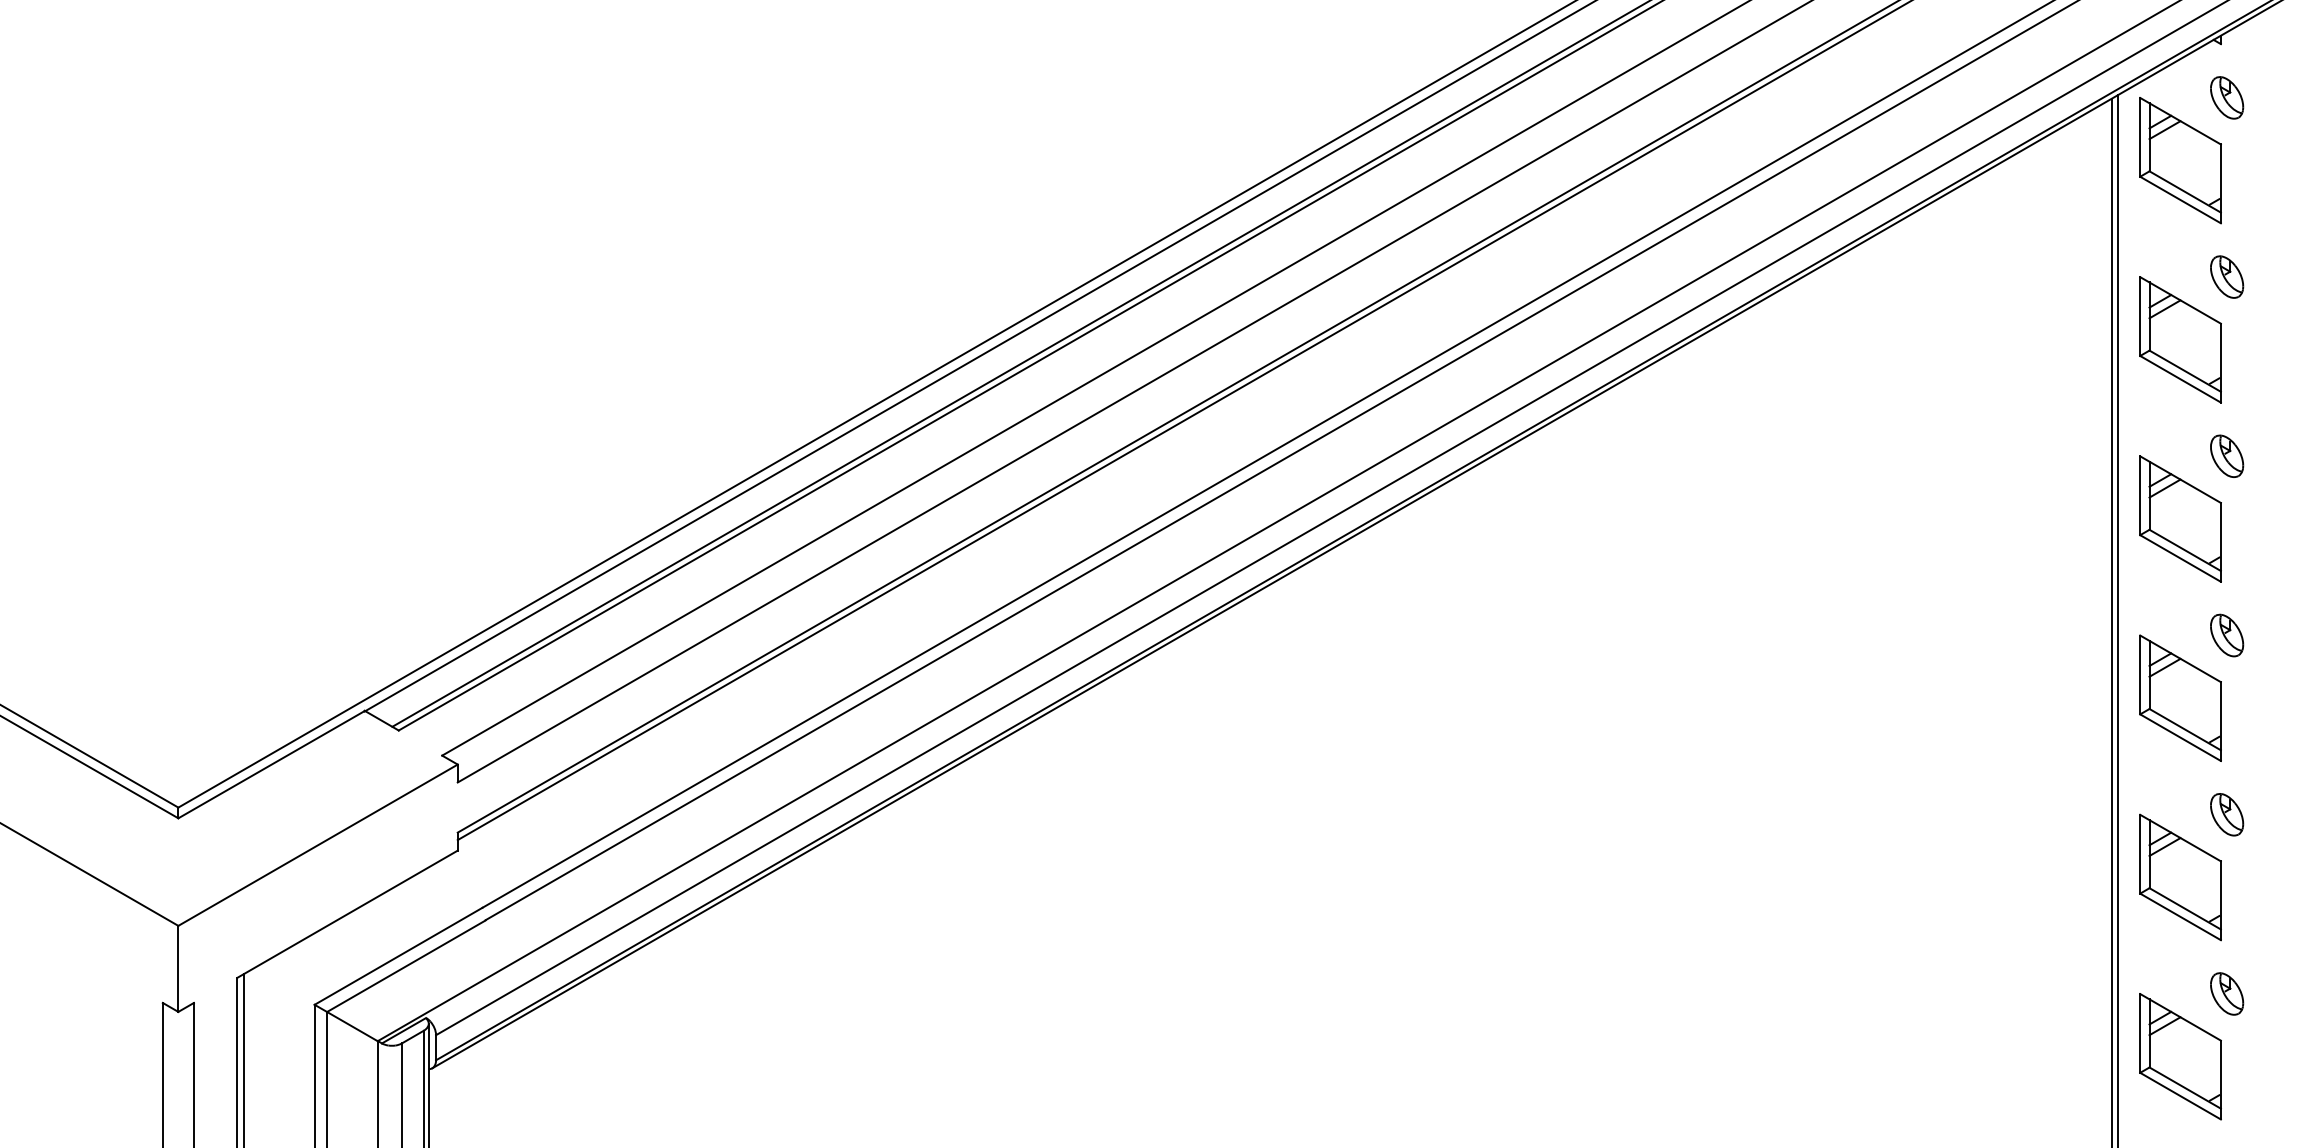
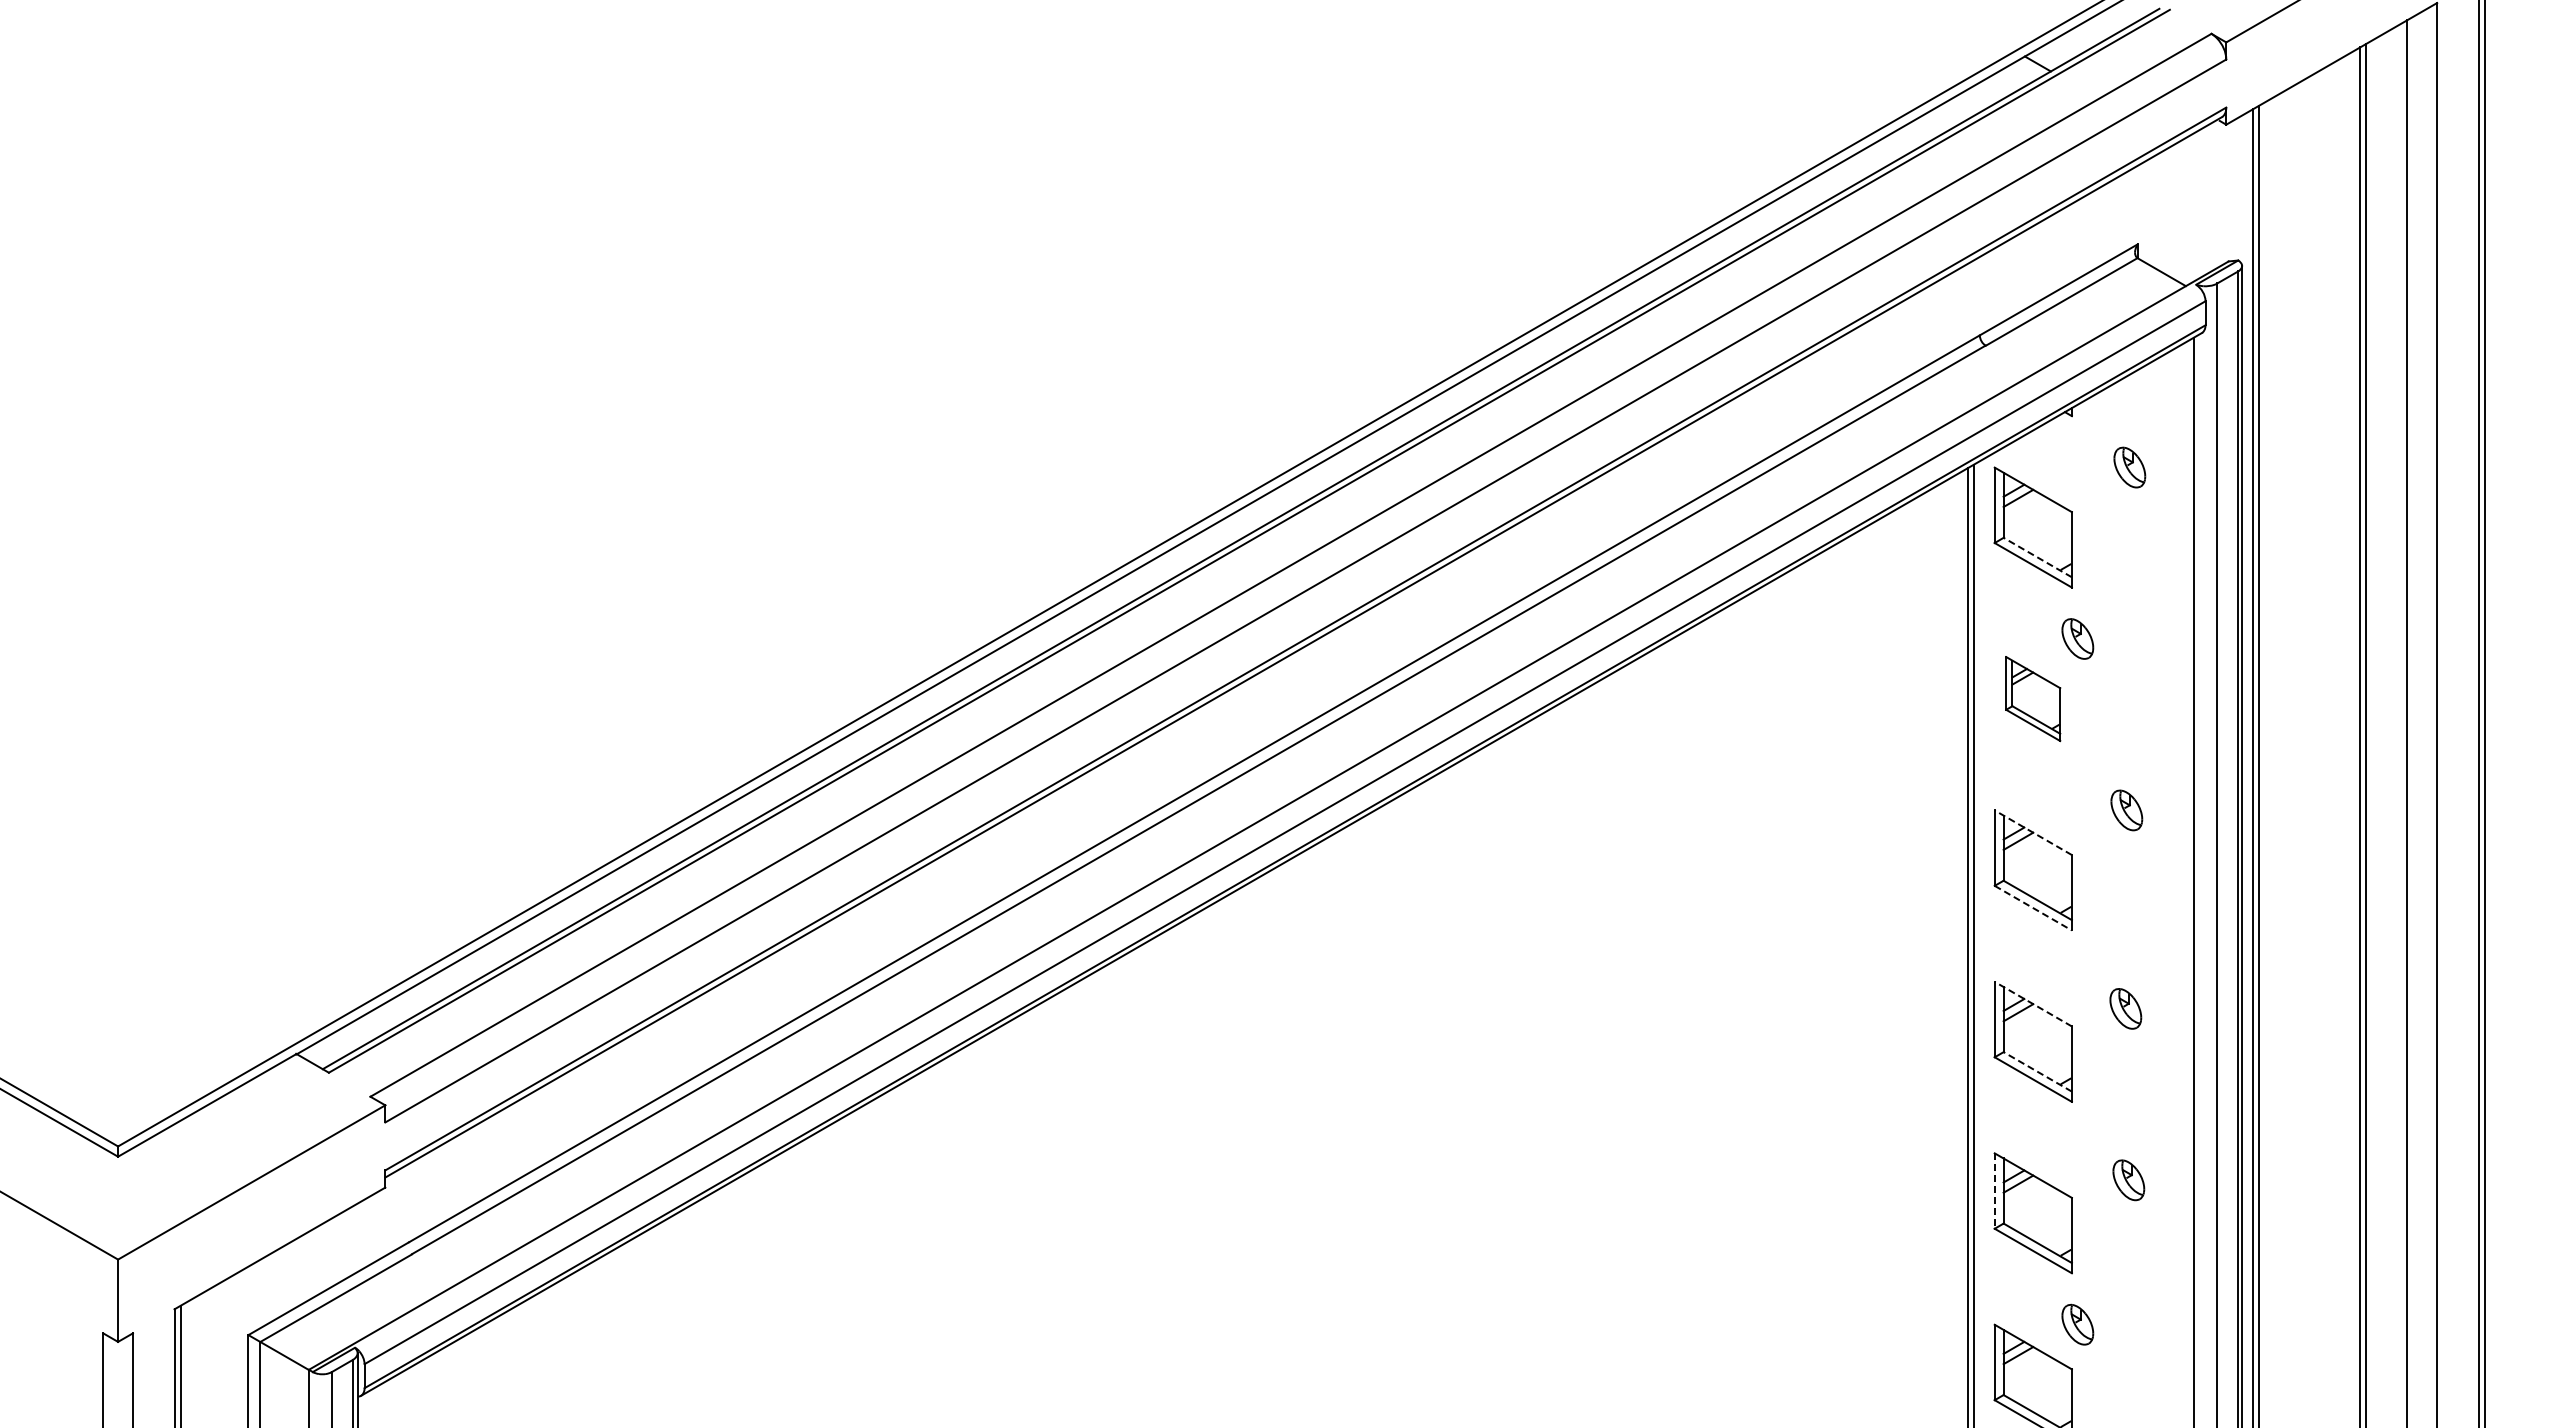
part: (2226, 97) -> (2129, 467), moved
line: (2184, 191) -> (2037, 557), solid -> dashed
part: (2179, 339) -> (2032, 698), size x0.7
part: (2226, 456) -> (2126, 810), moved
line: (2180, 479) -> (2033, 832), solid -> dashed
line: (2180, 558) -> (2033, 908), solid -> dashed
part: (2226, 635) -> (2125, 1008), moved
line: (2180, 659) -> (2033, 1004), solid -> dashed
line: (2184, 729) -> (2037, 1071), solid -> dashed
part: (2226, 814) -> (2128, 1180), moved
line: (2139, 854) -> (1994, 1191), solid -> dashed

